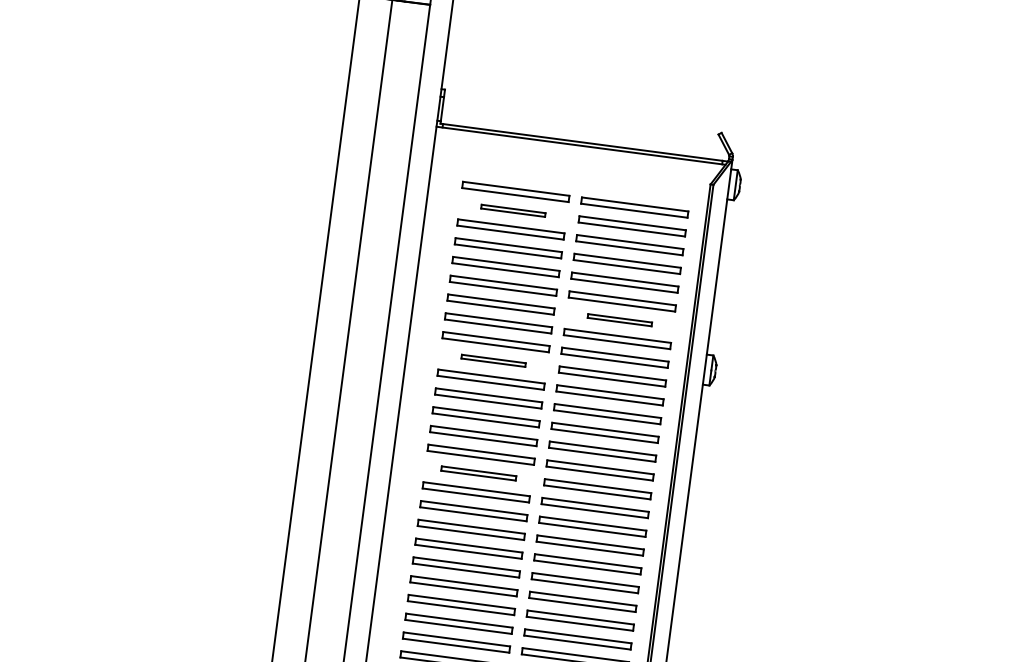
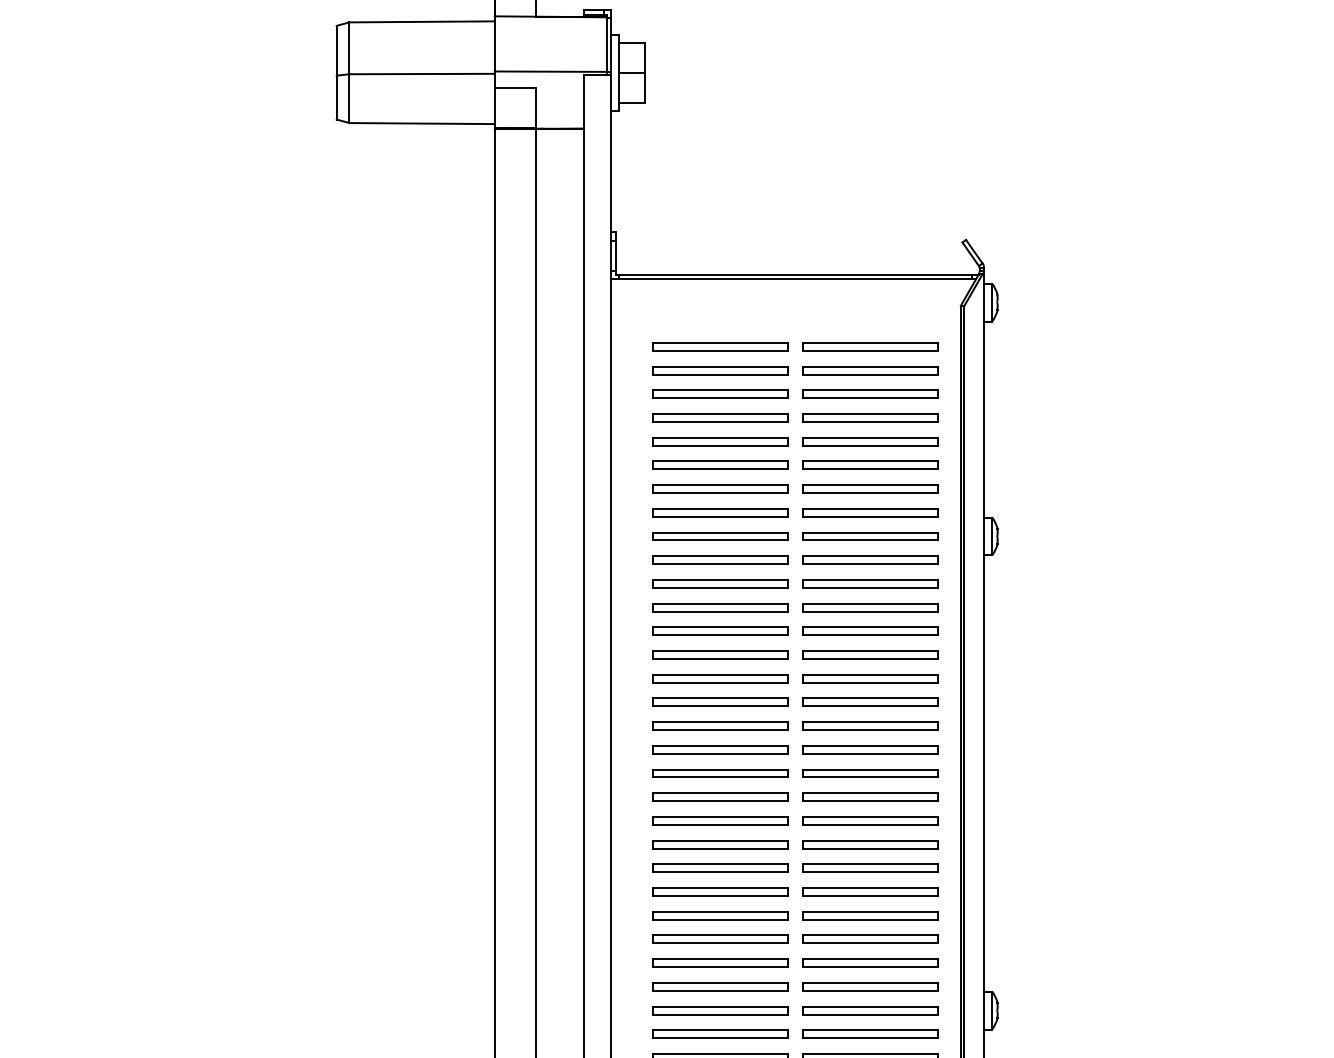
part: (513, 210) -> (720, 370), size x1.67
part: (619, 319) -> (870, 488), size x1.67
part: (493, 360) -> (720, 559), size x1.67
part: (478, 472) -> (720, 701), size x1.43

